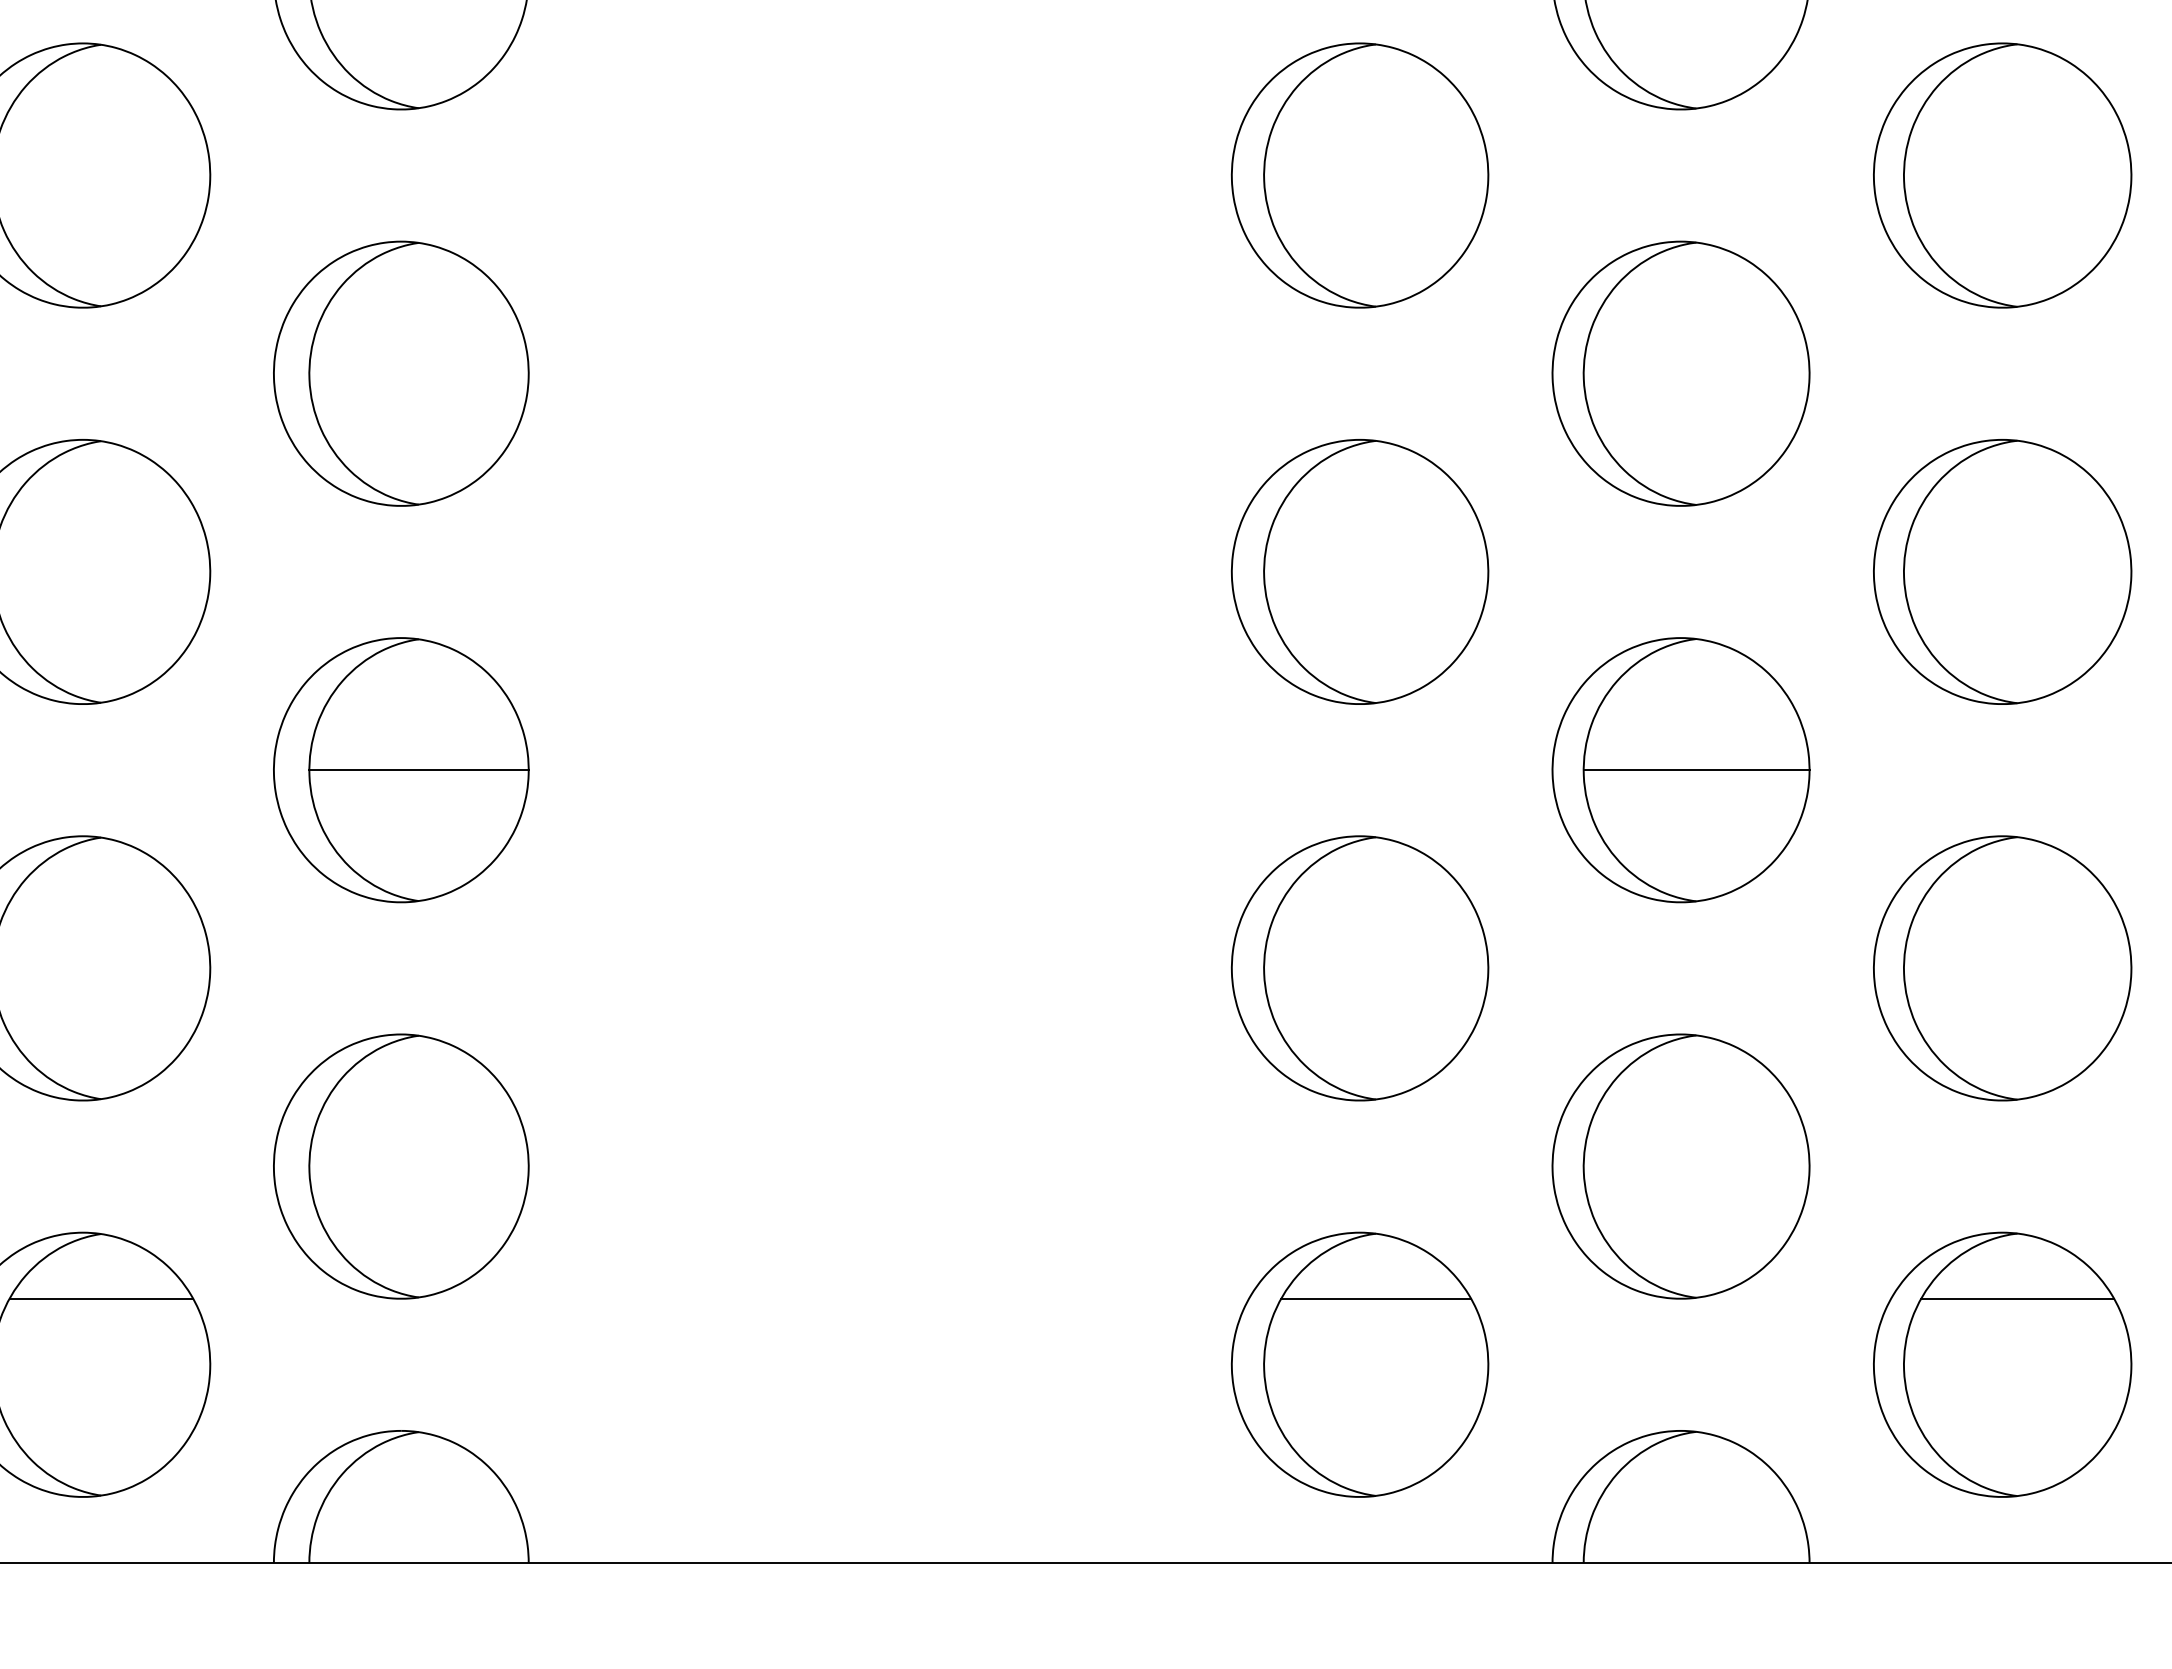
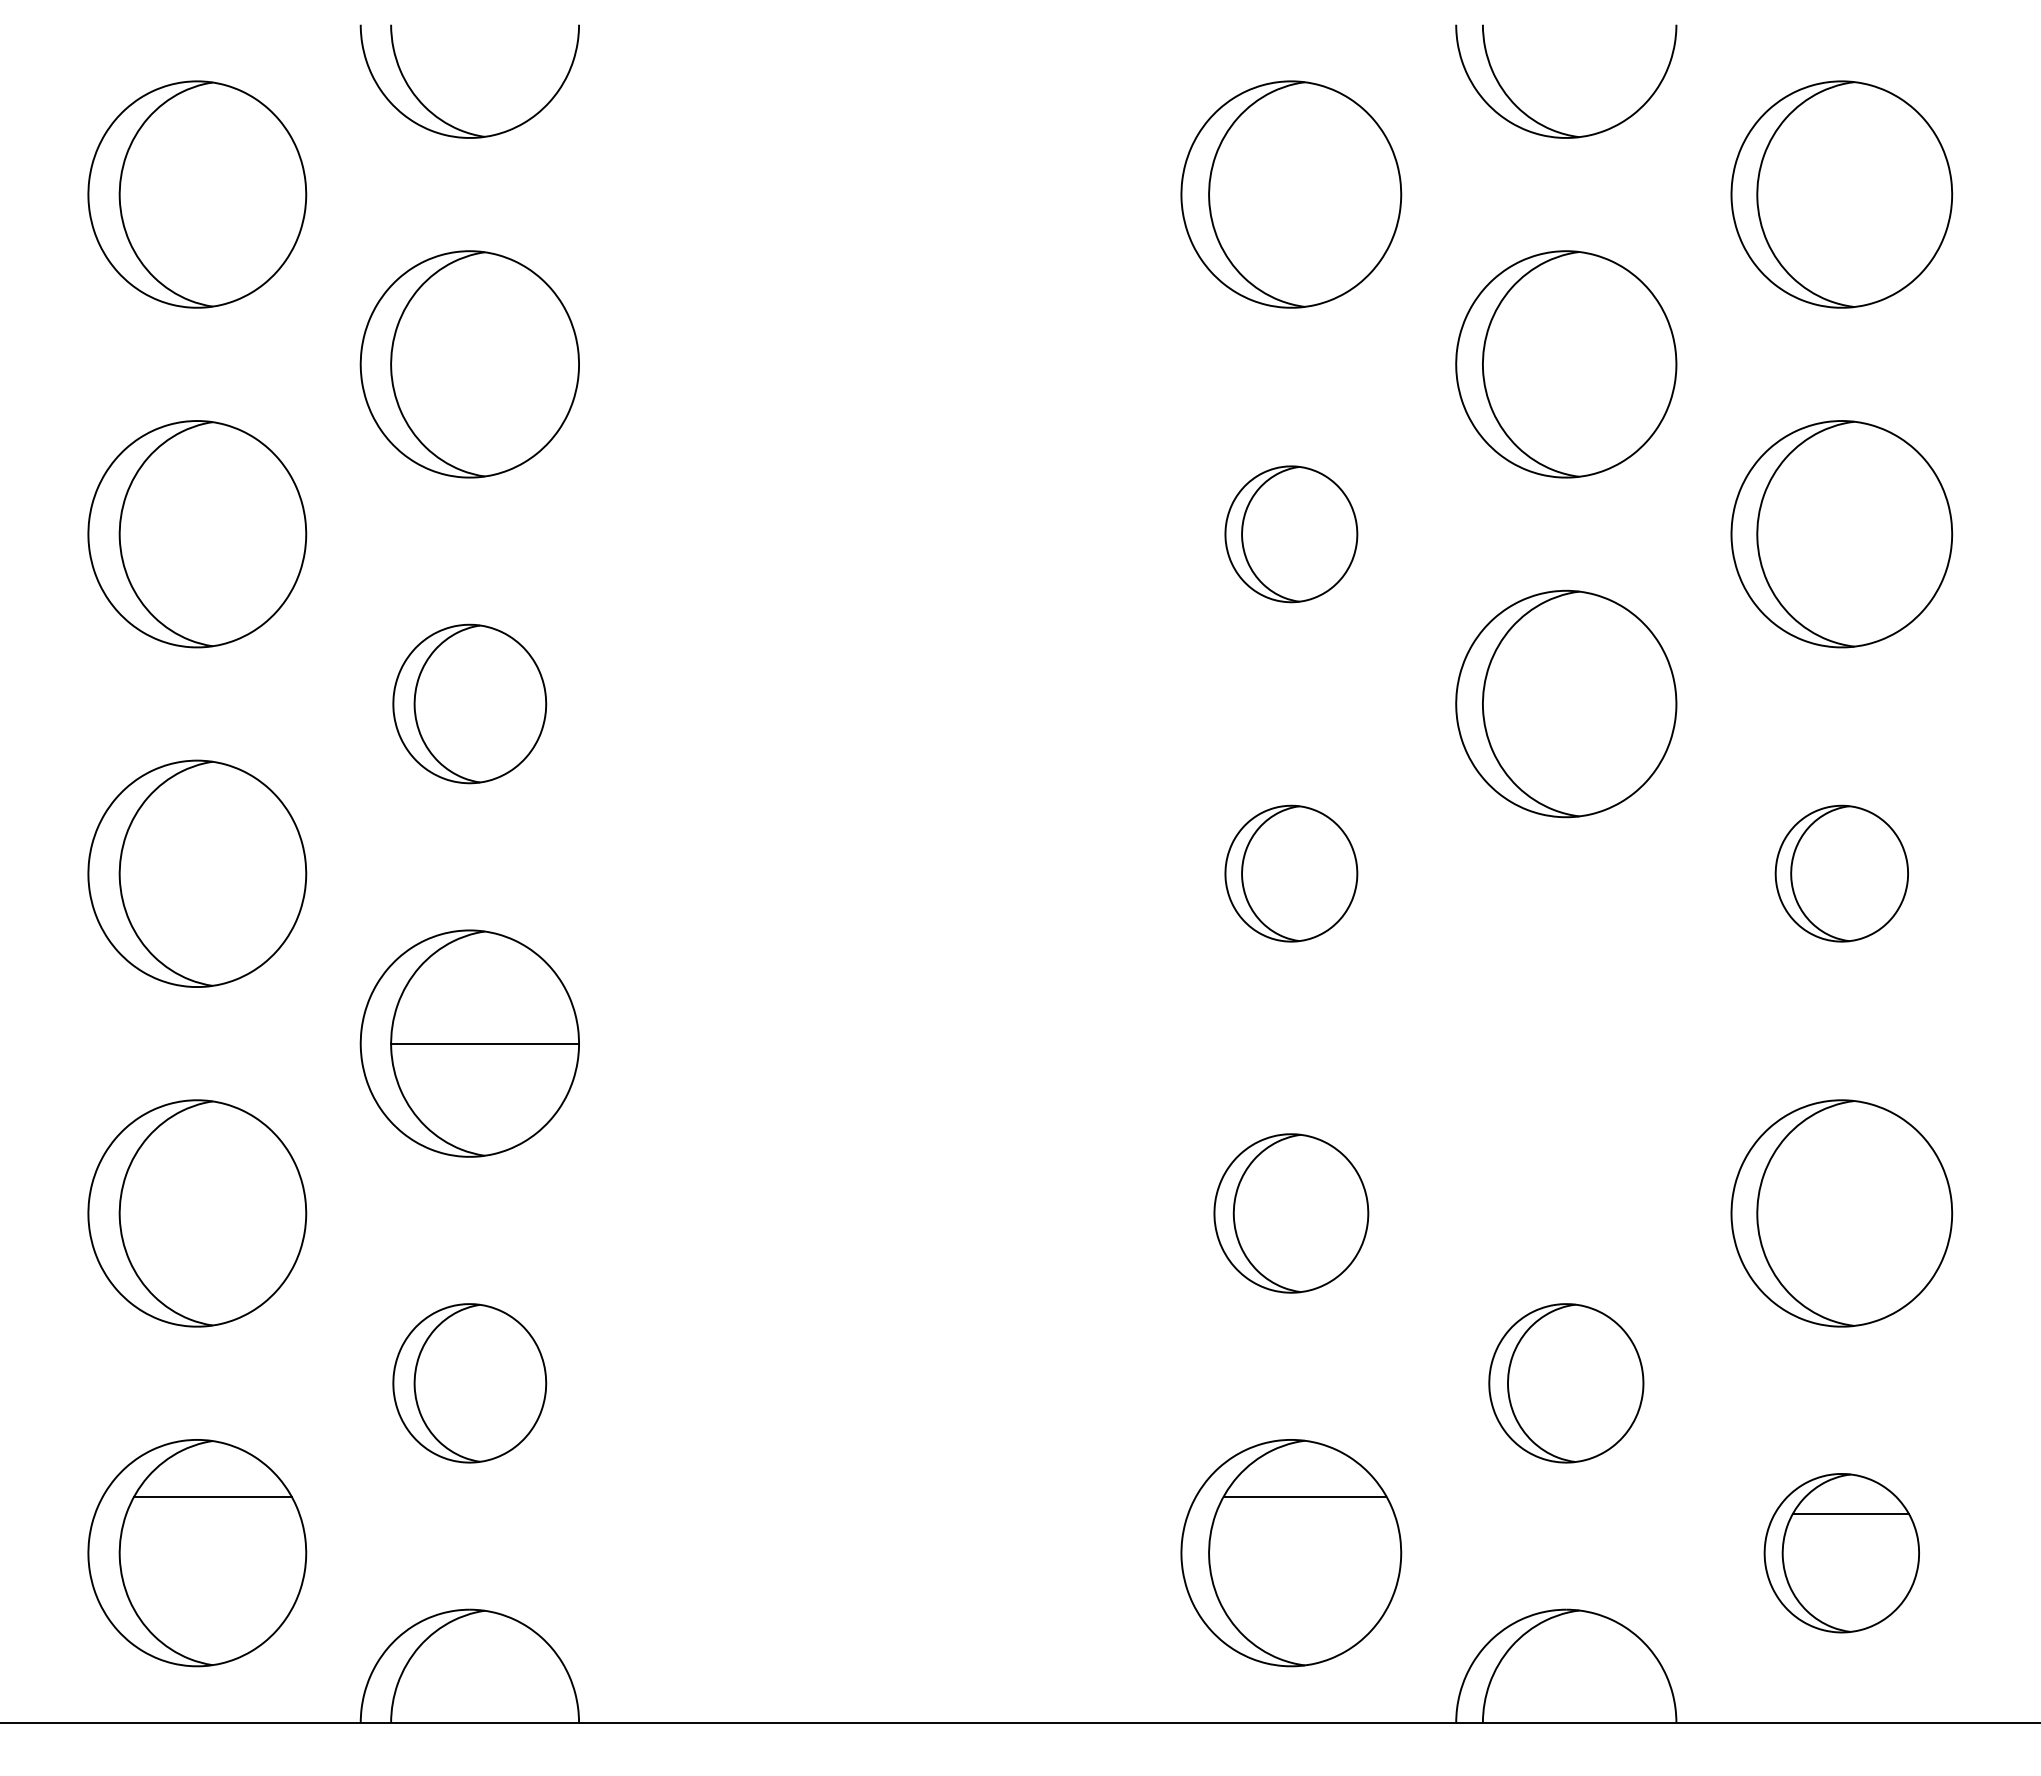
part: (1360, 175) -> (1291, 534), size x0.6
part: (400, 373) -> (469, 703), size x0.7
part: (1360, 571) -> (1291, 873), size x0.6
part: (2002, 571) -> (1841, 873), size x0.6
part: (1681, 770) -> (1566, 1043), removed
part: (1360, 968) -> (1291, 1213), size x0.7
part: (400, 1166) -> (469, 1383), size x0.7
part: (1681, 1166) -> (1566, 1383), size x0.7
part: (2002, 1365) -> (1841, 1553), size x0.7

